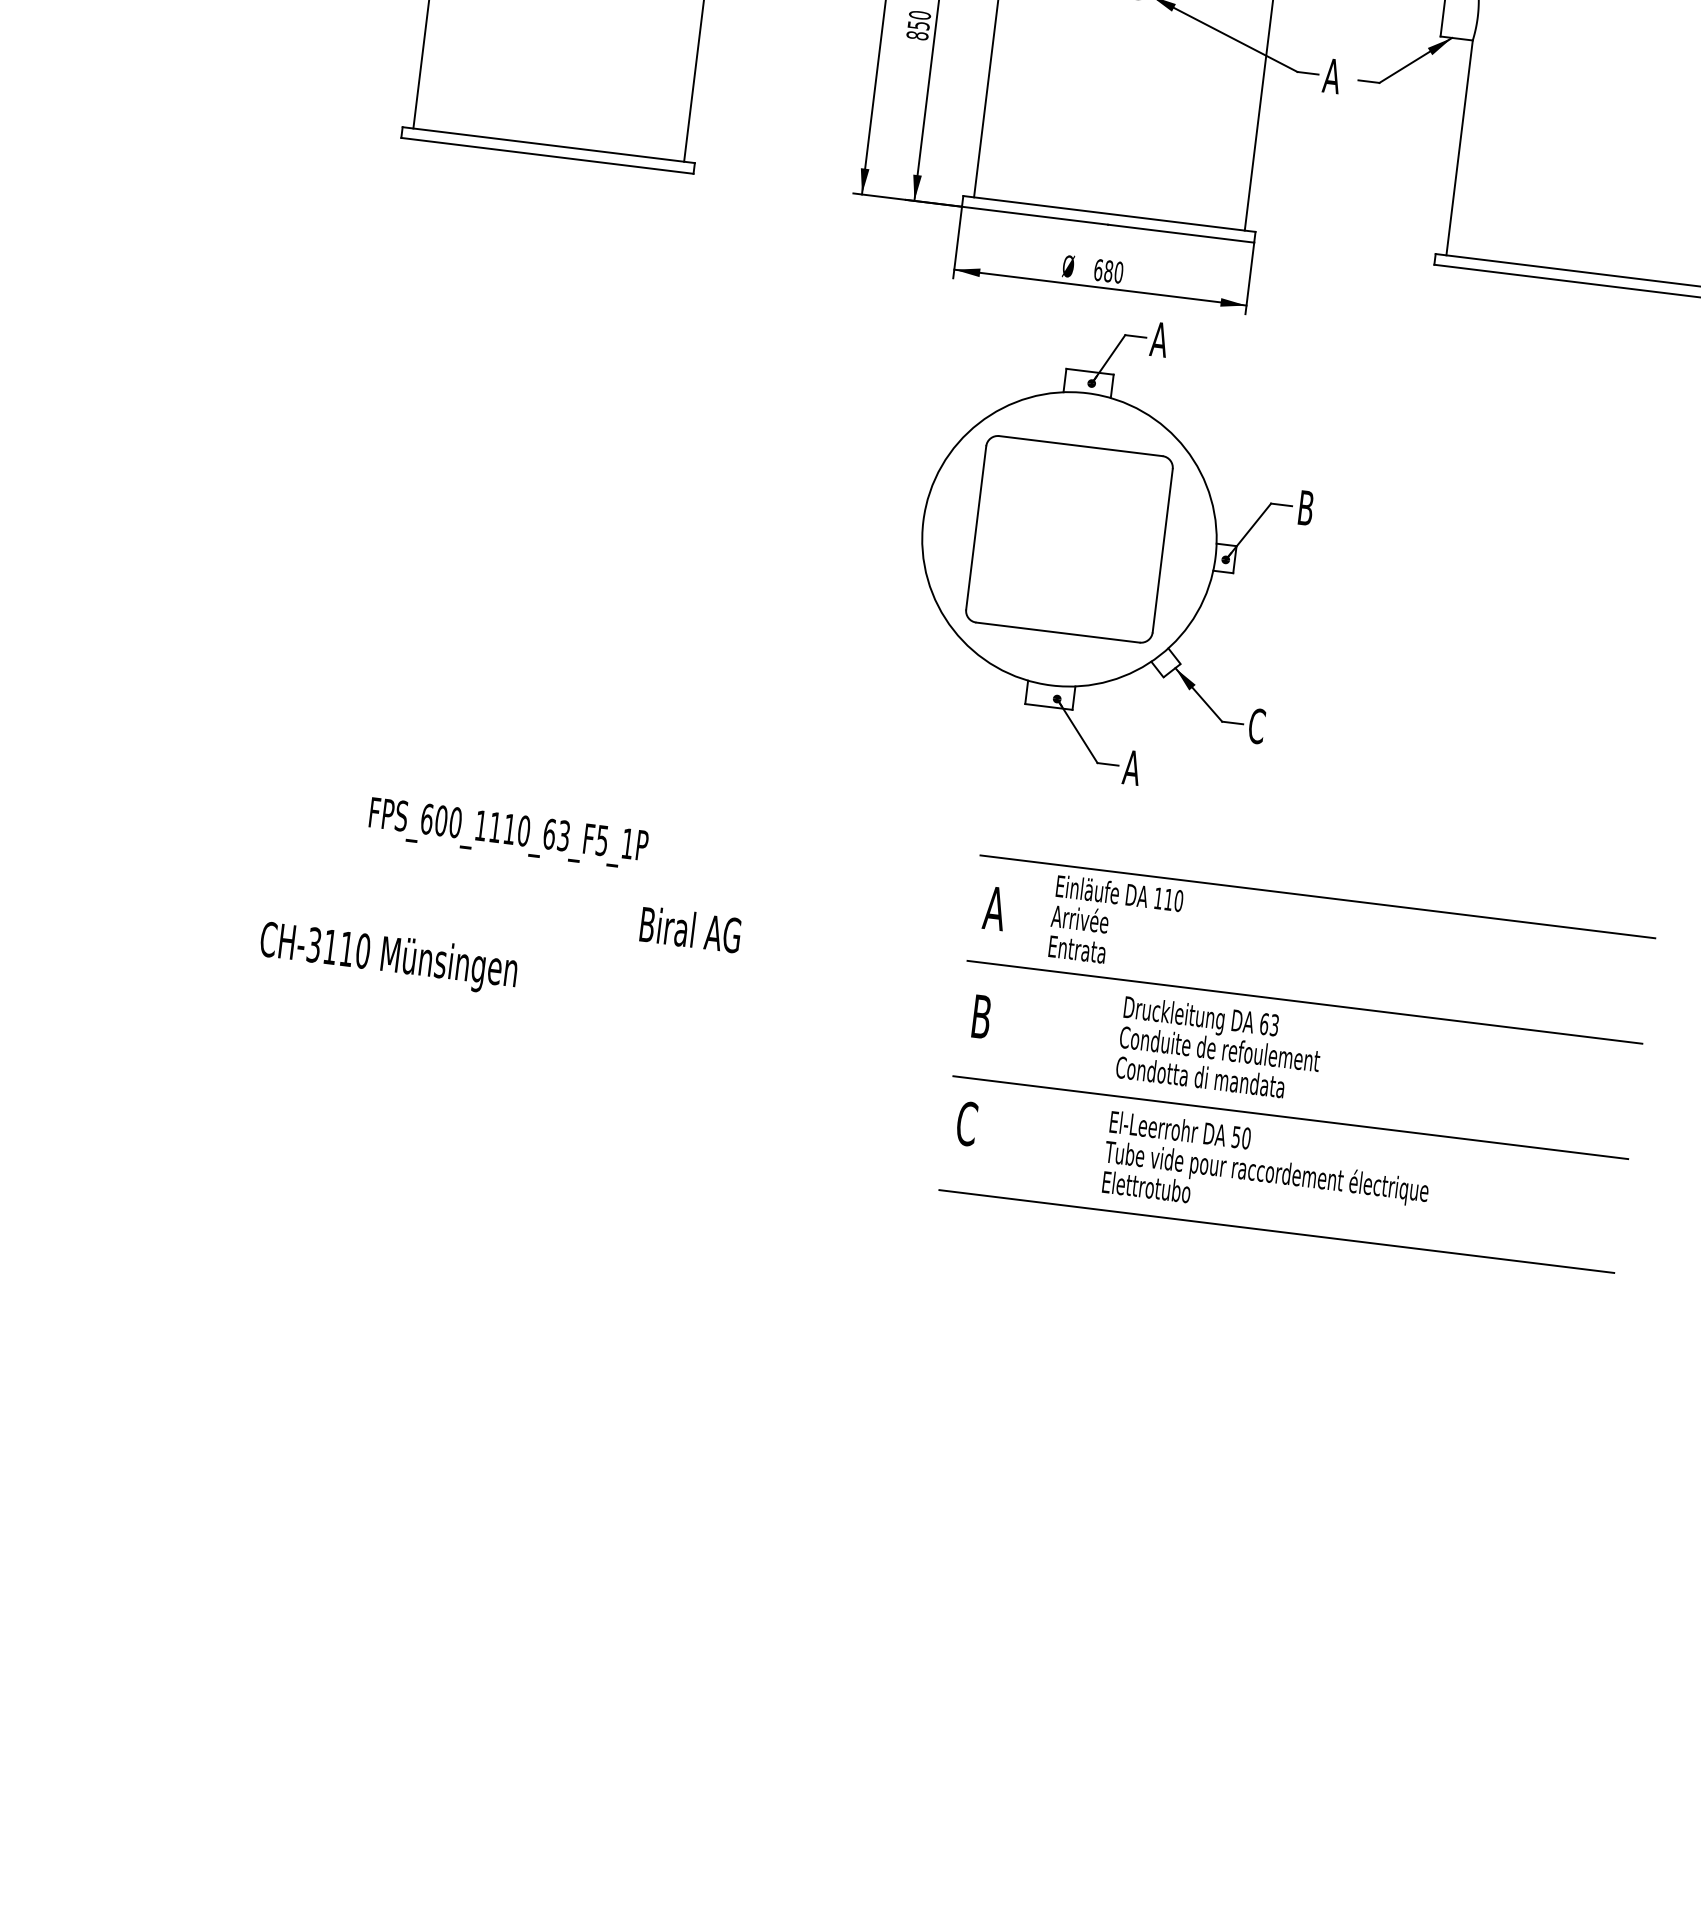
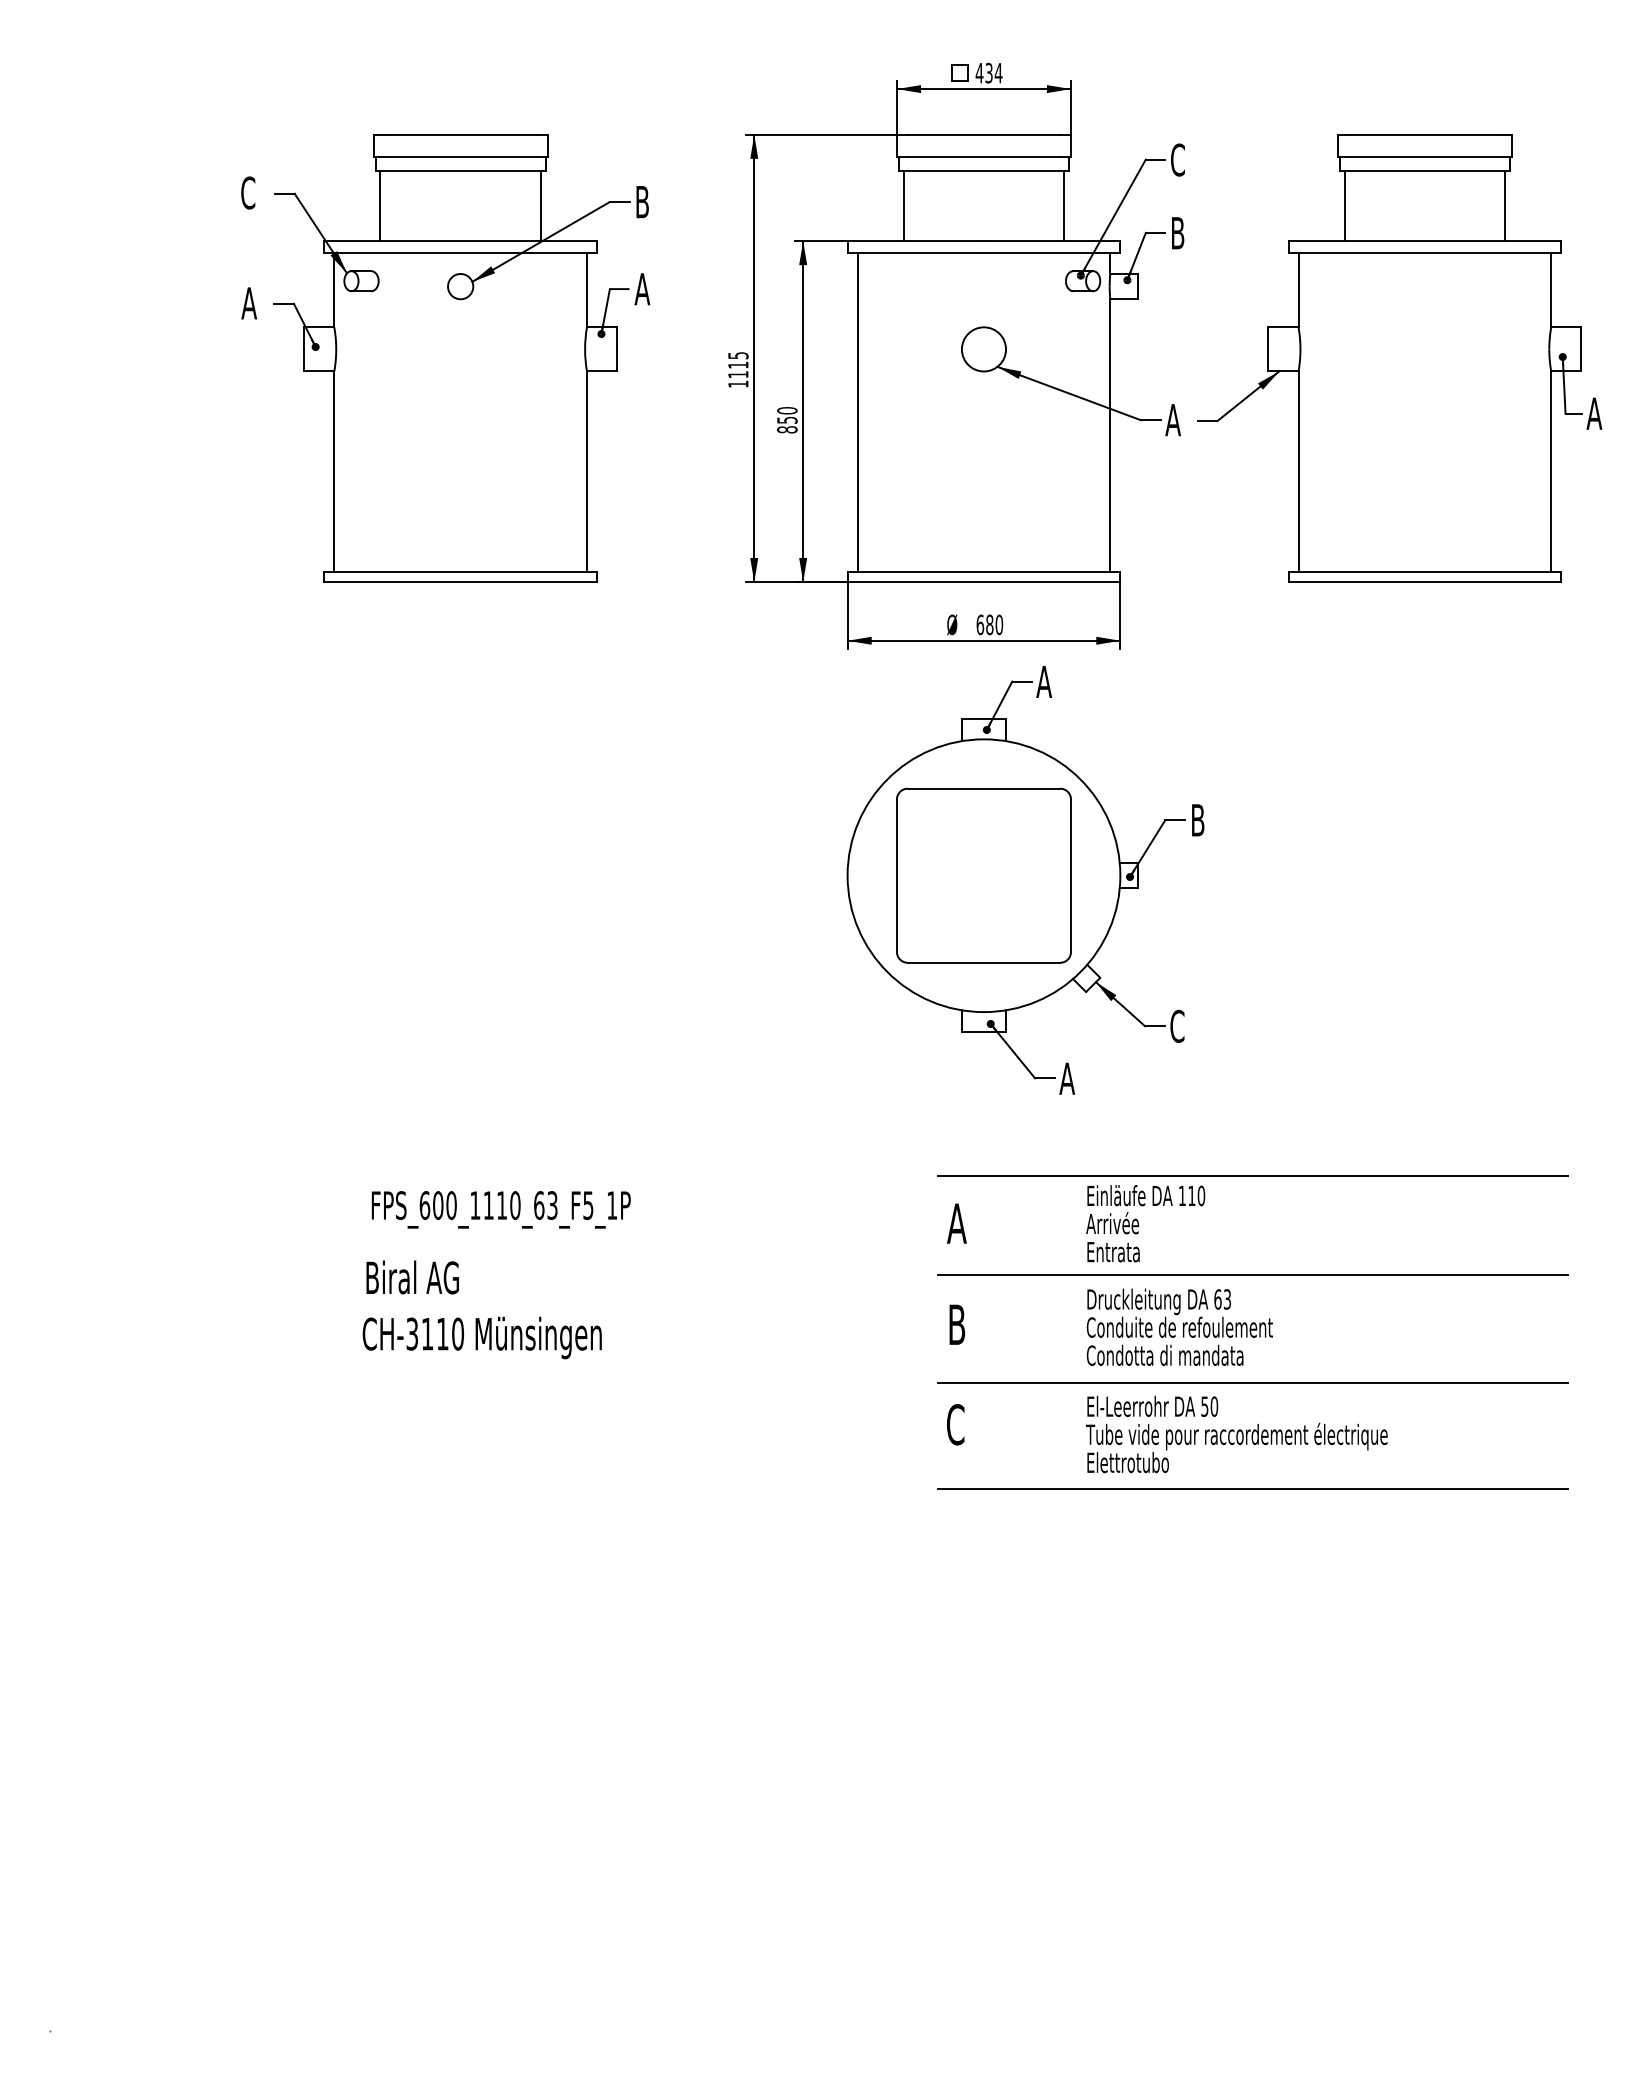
text: (1115, 923) -> (1145, 1223), moved
text: (690, 929) -> (412, 1277), moved
text: (387, 957) -> (481, 1337), moved

